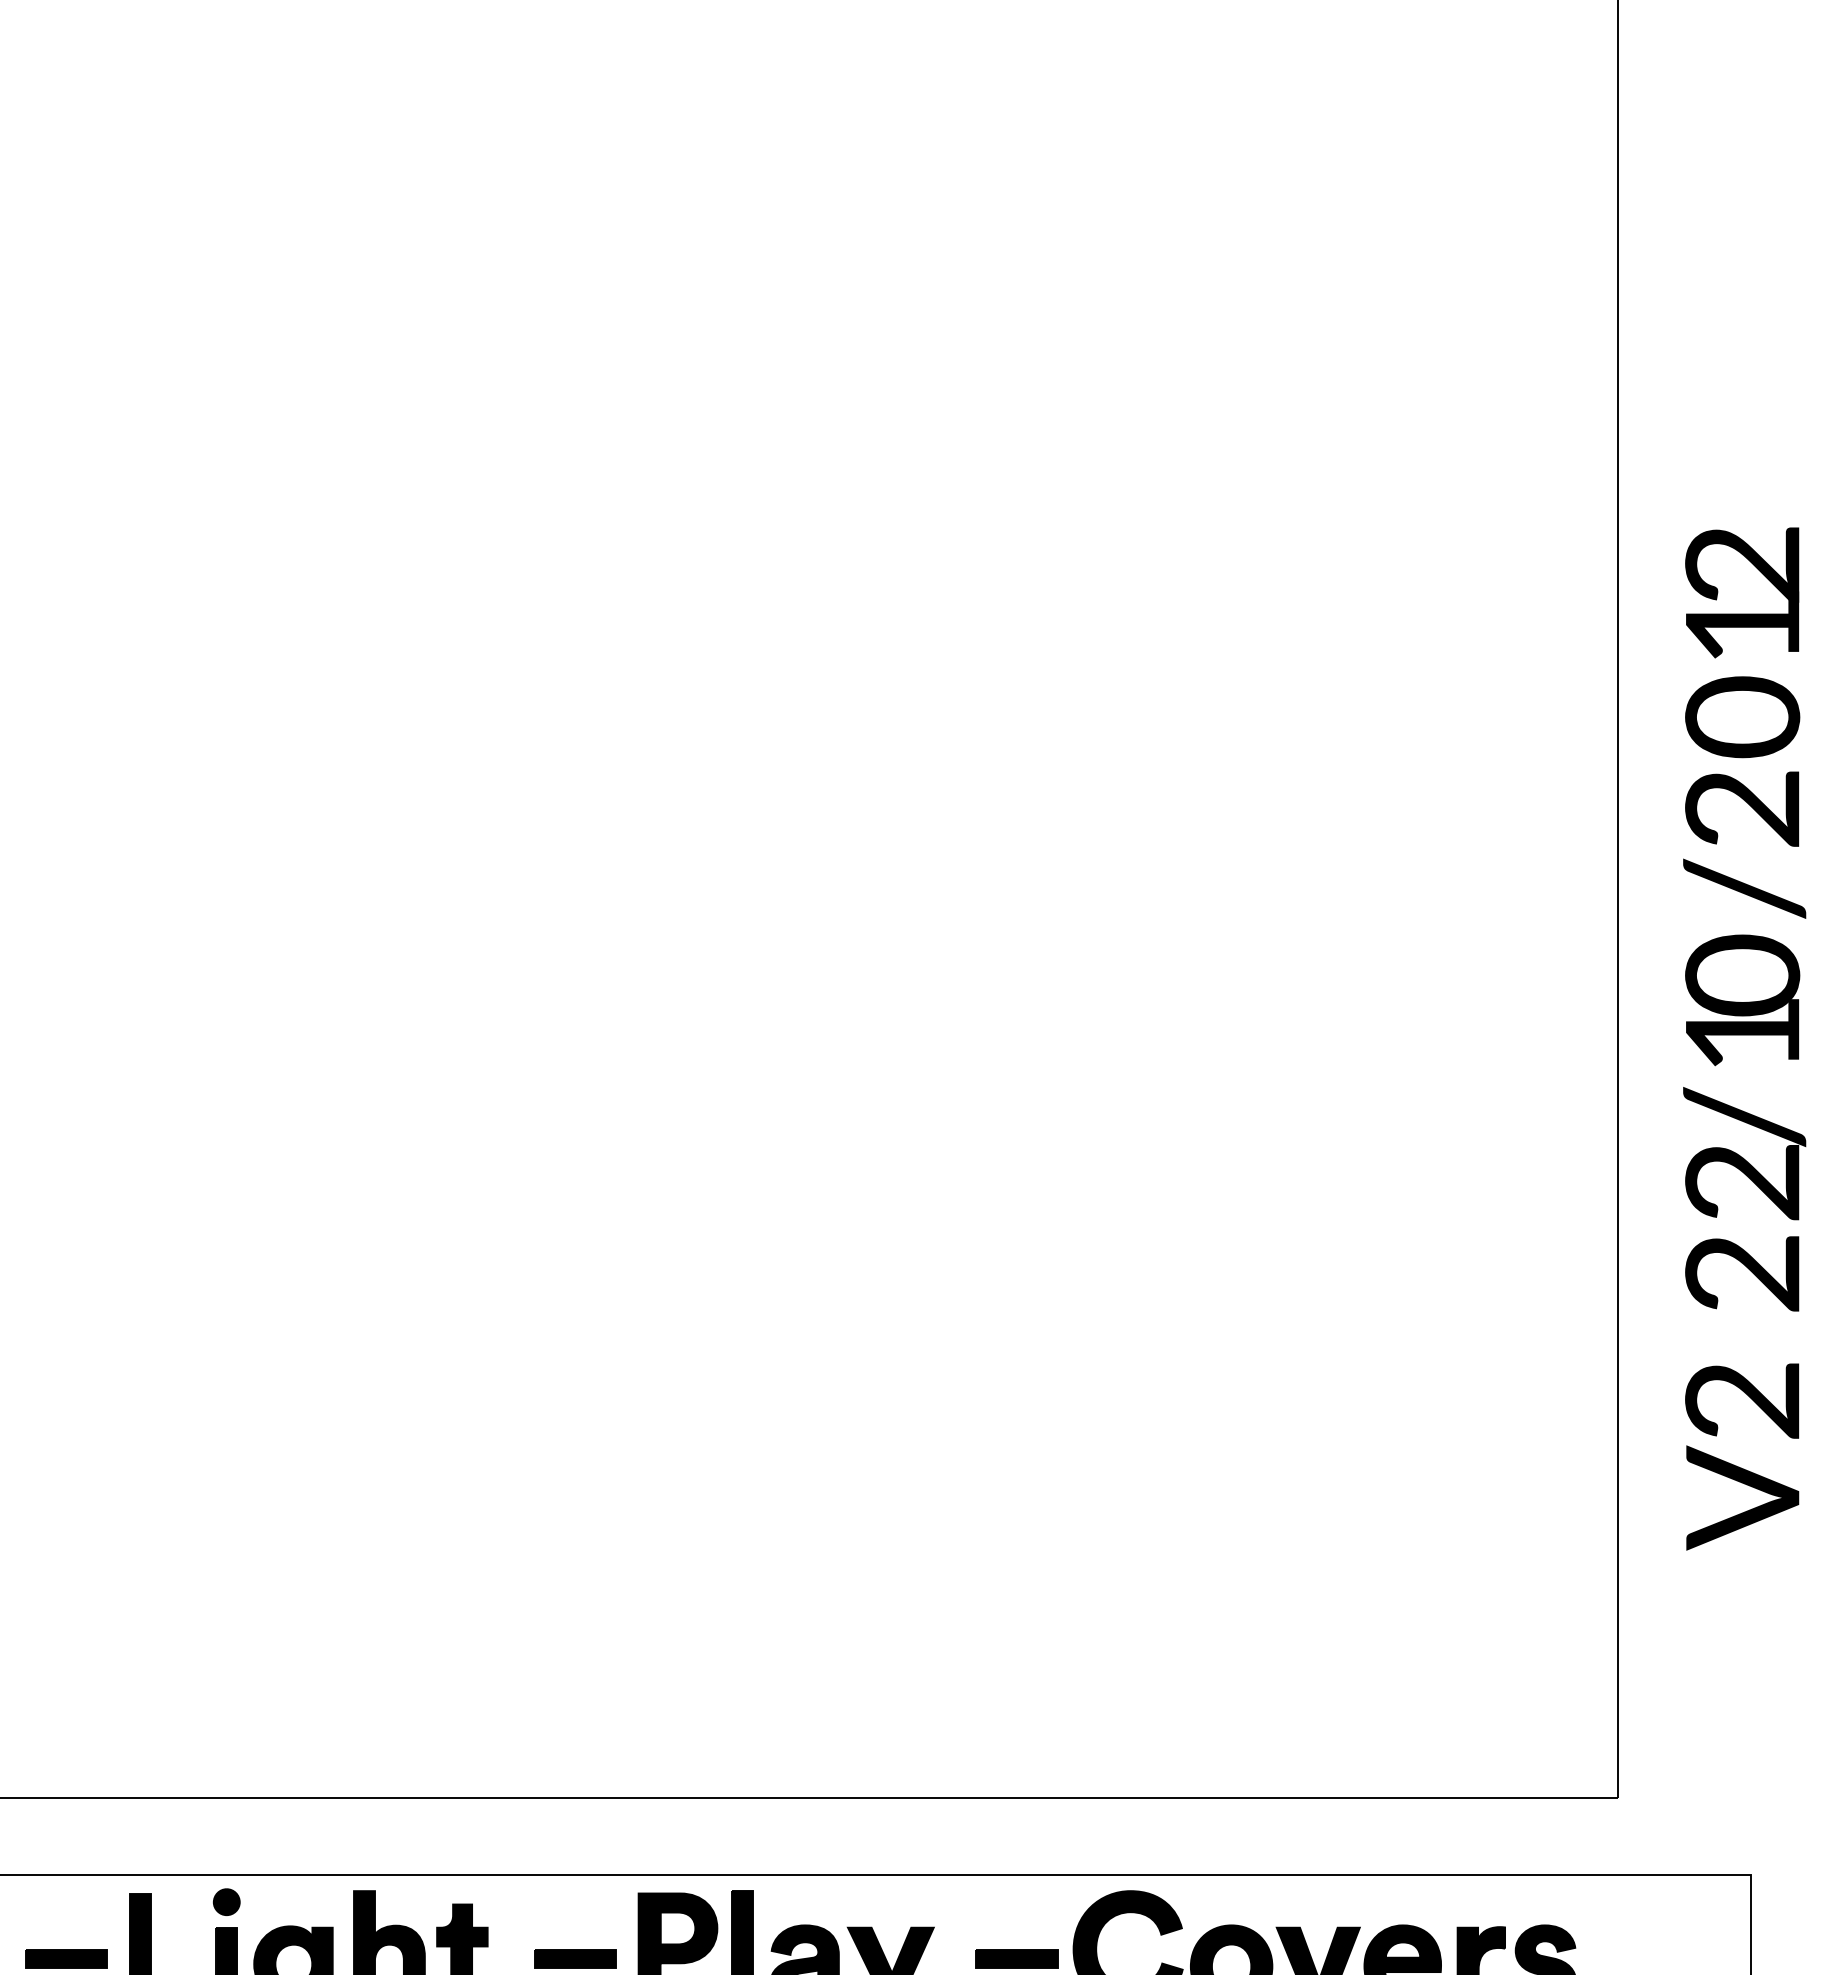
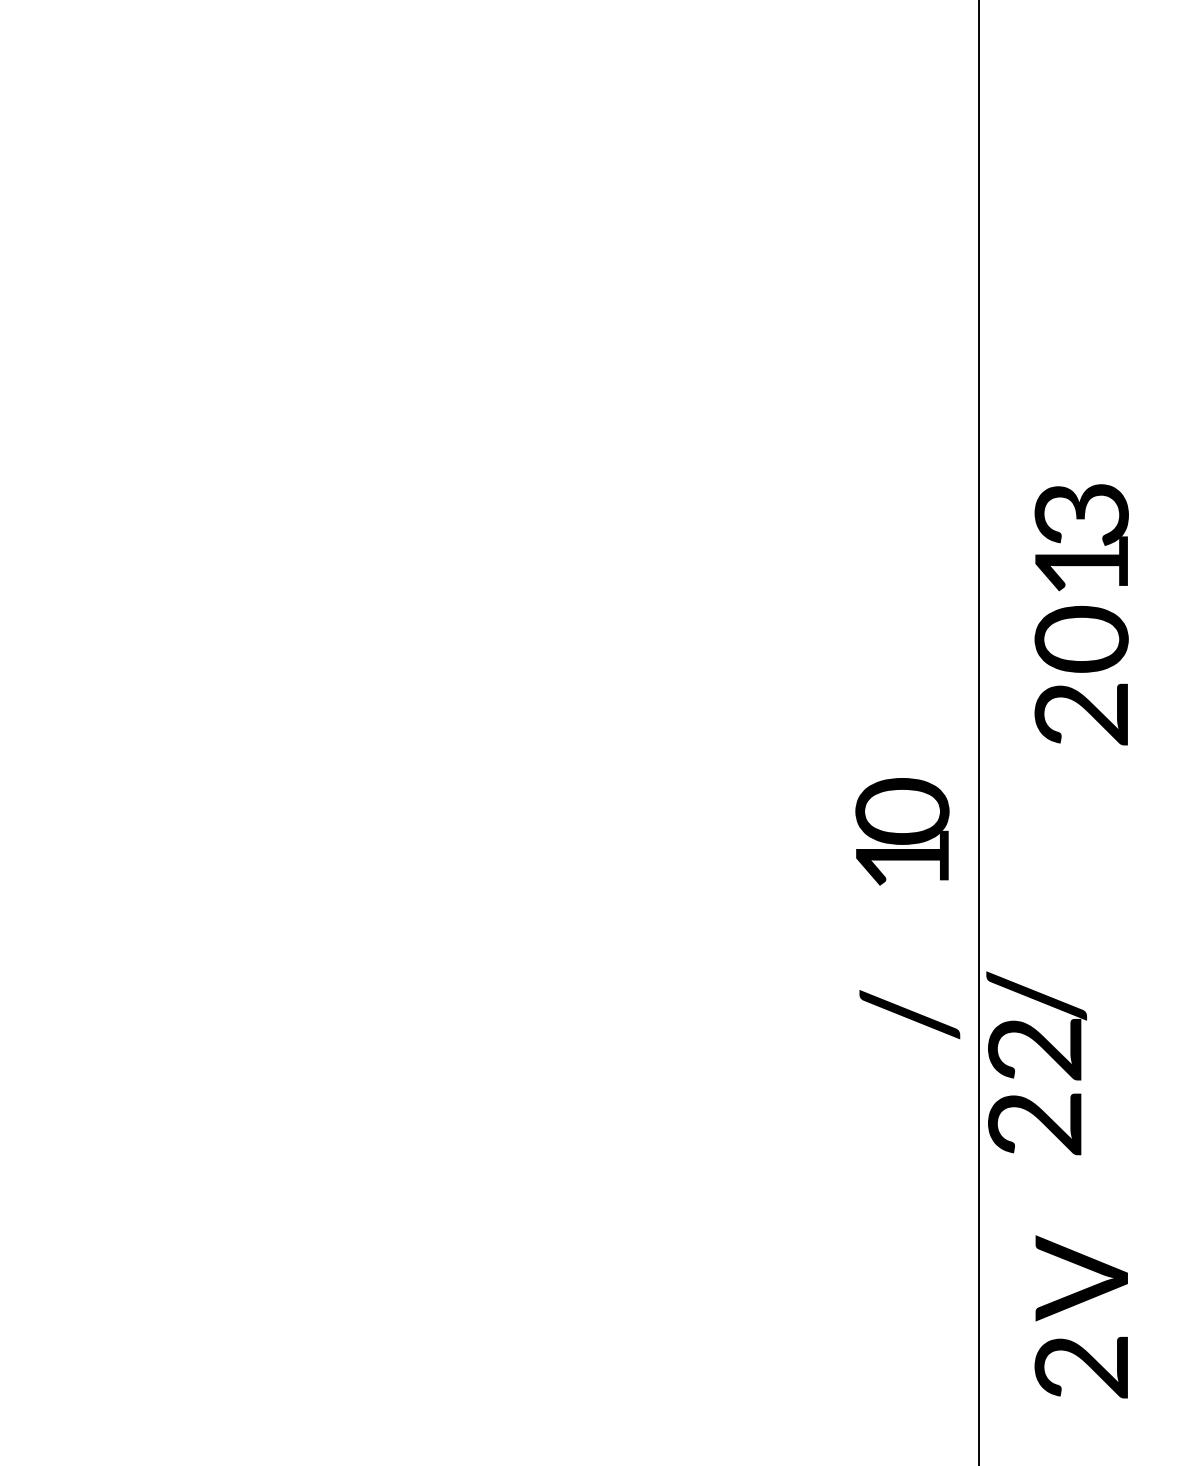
text: (1742, 565) -> (1081, 515), 2 -> 3
text: (1744, 888) -> (909, 1014), moved
text: (1742, 1000) -> (902, 831), moved
text: (1744, 1199) -> (1036, 1063), moved
text: (1742, 1400) -> (1081, 1367), moved

